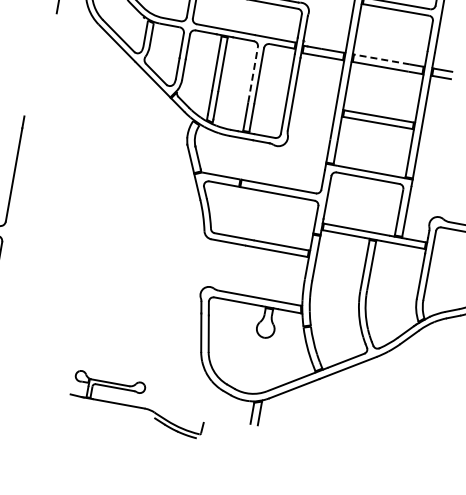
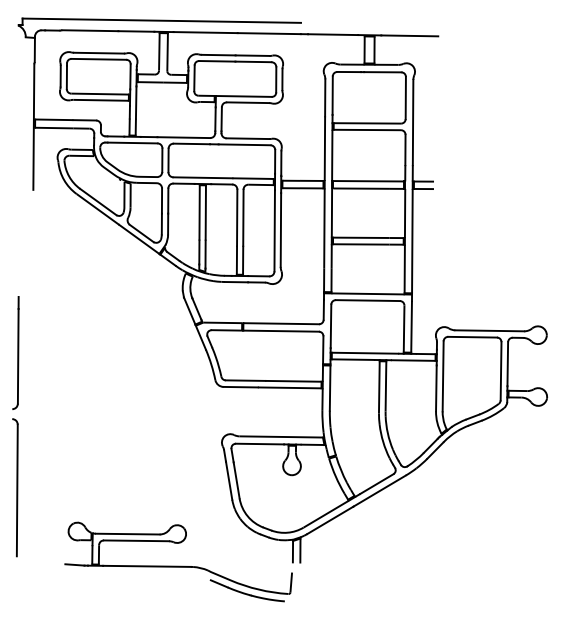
line: (380, 59) -> (360, 181), dashed -> solid
line: (253, 74) -> (237, 217), dashed -> solid
part: (137, 403) -> (178, 561), size x1.67

